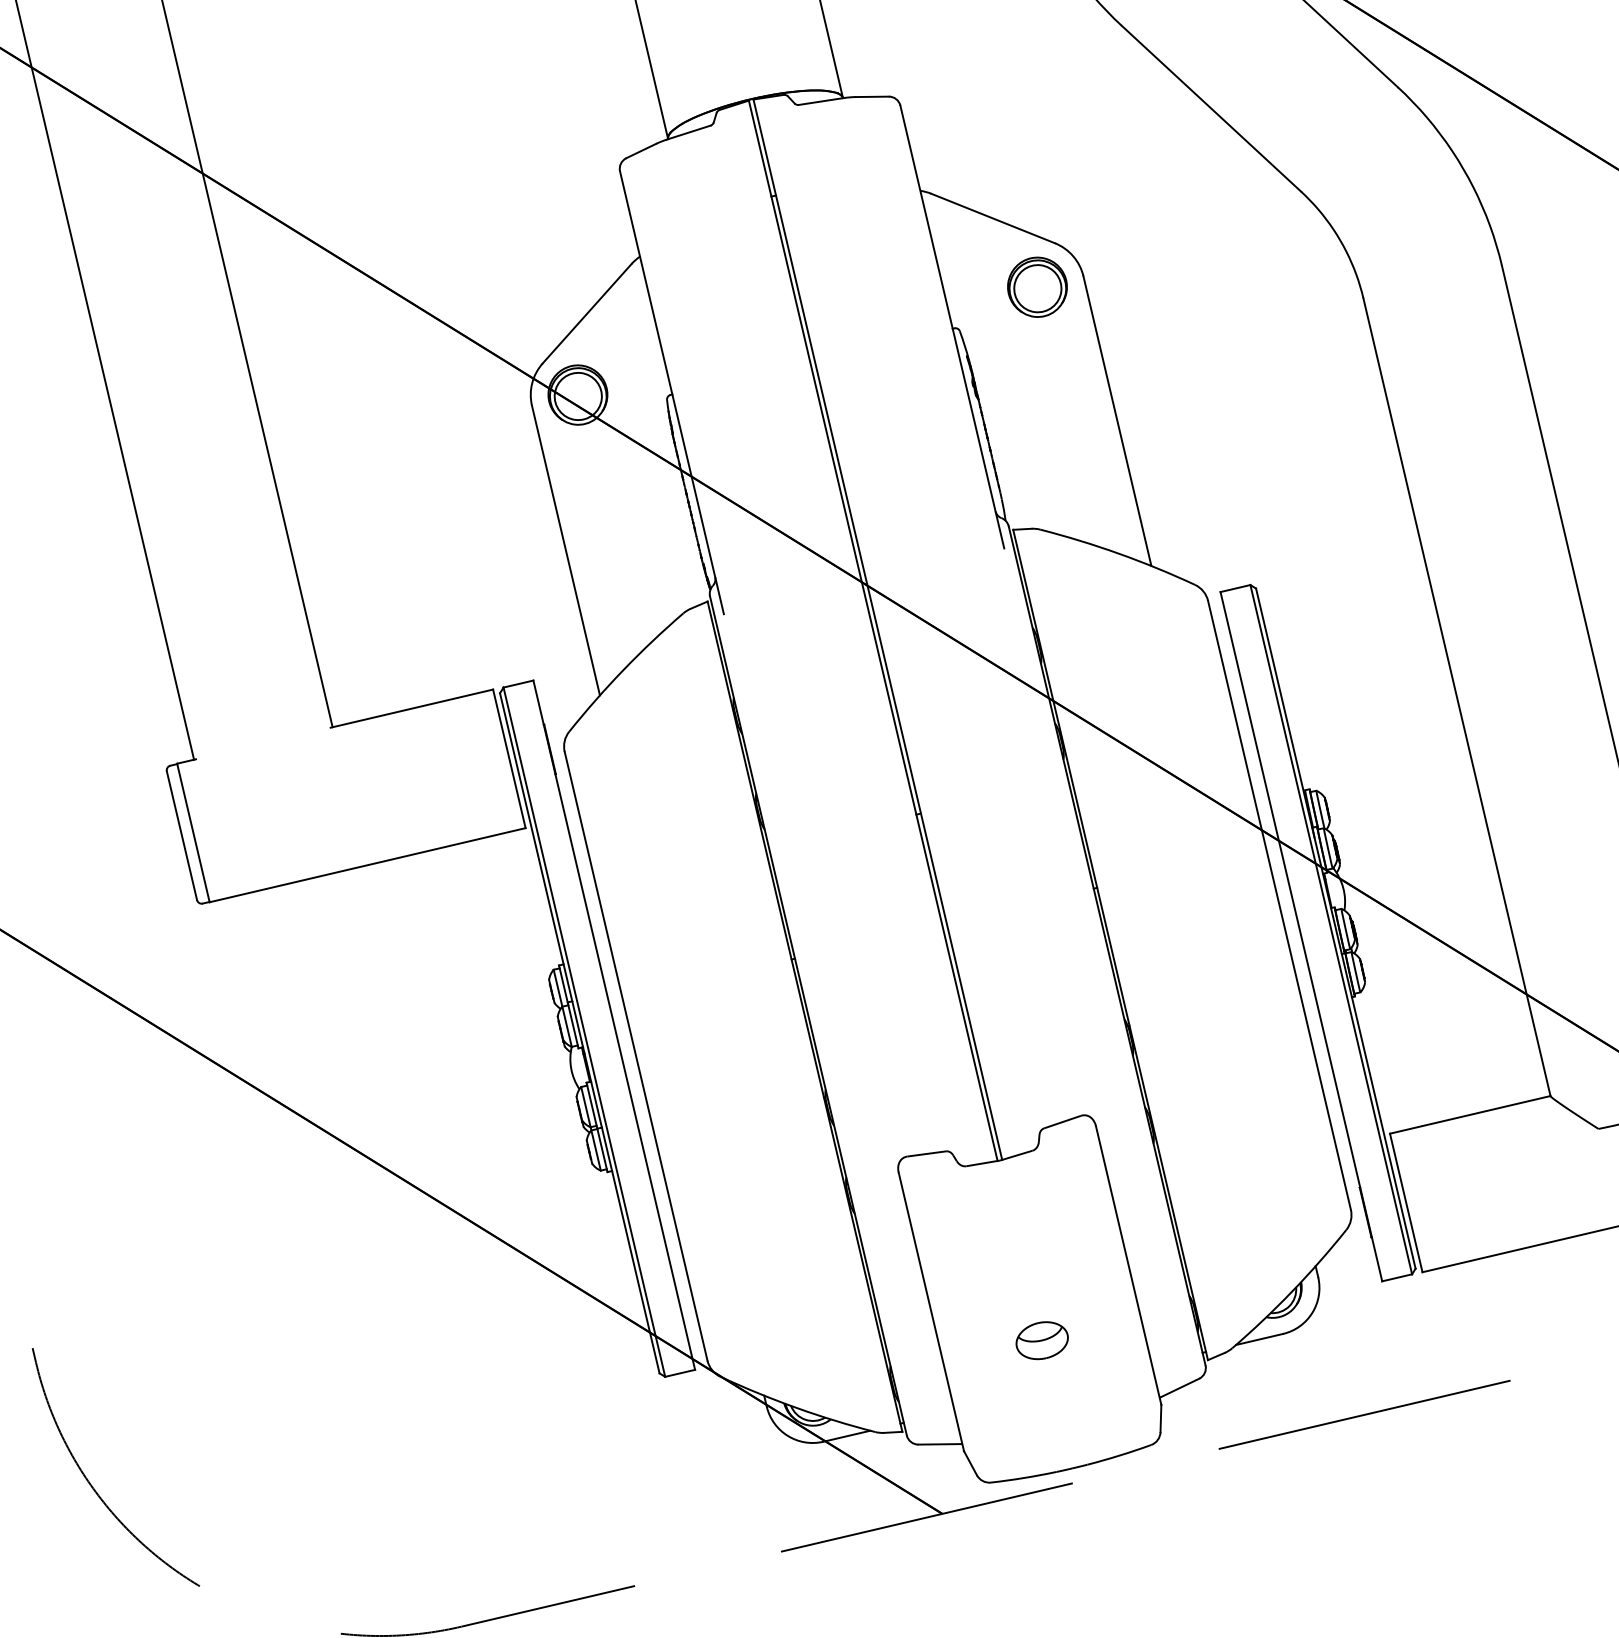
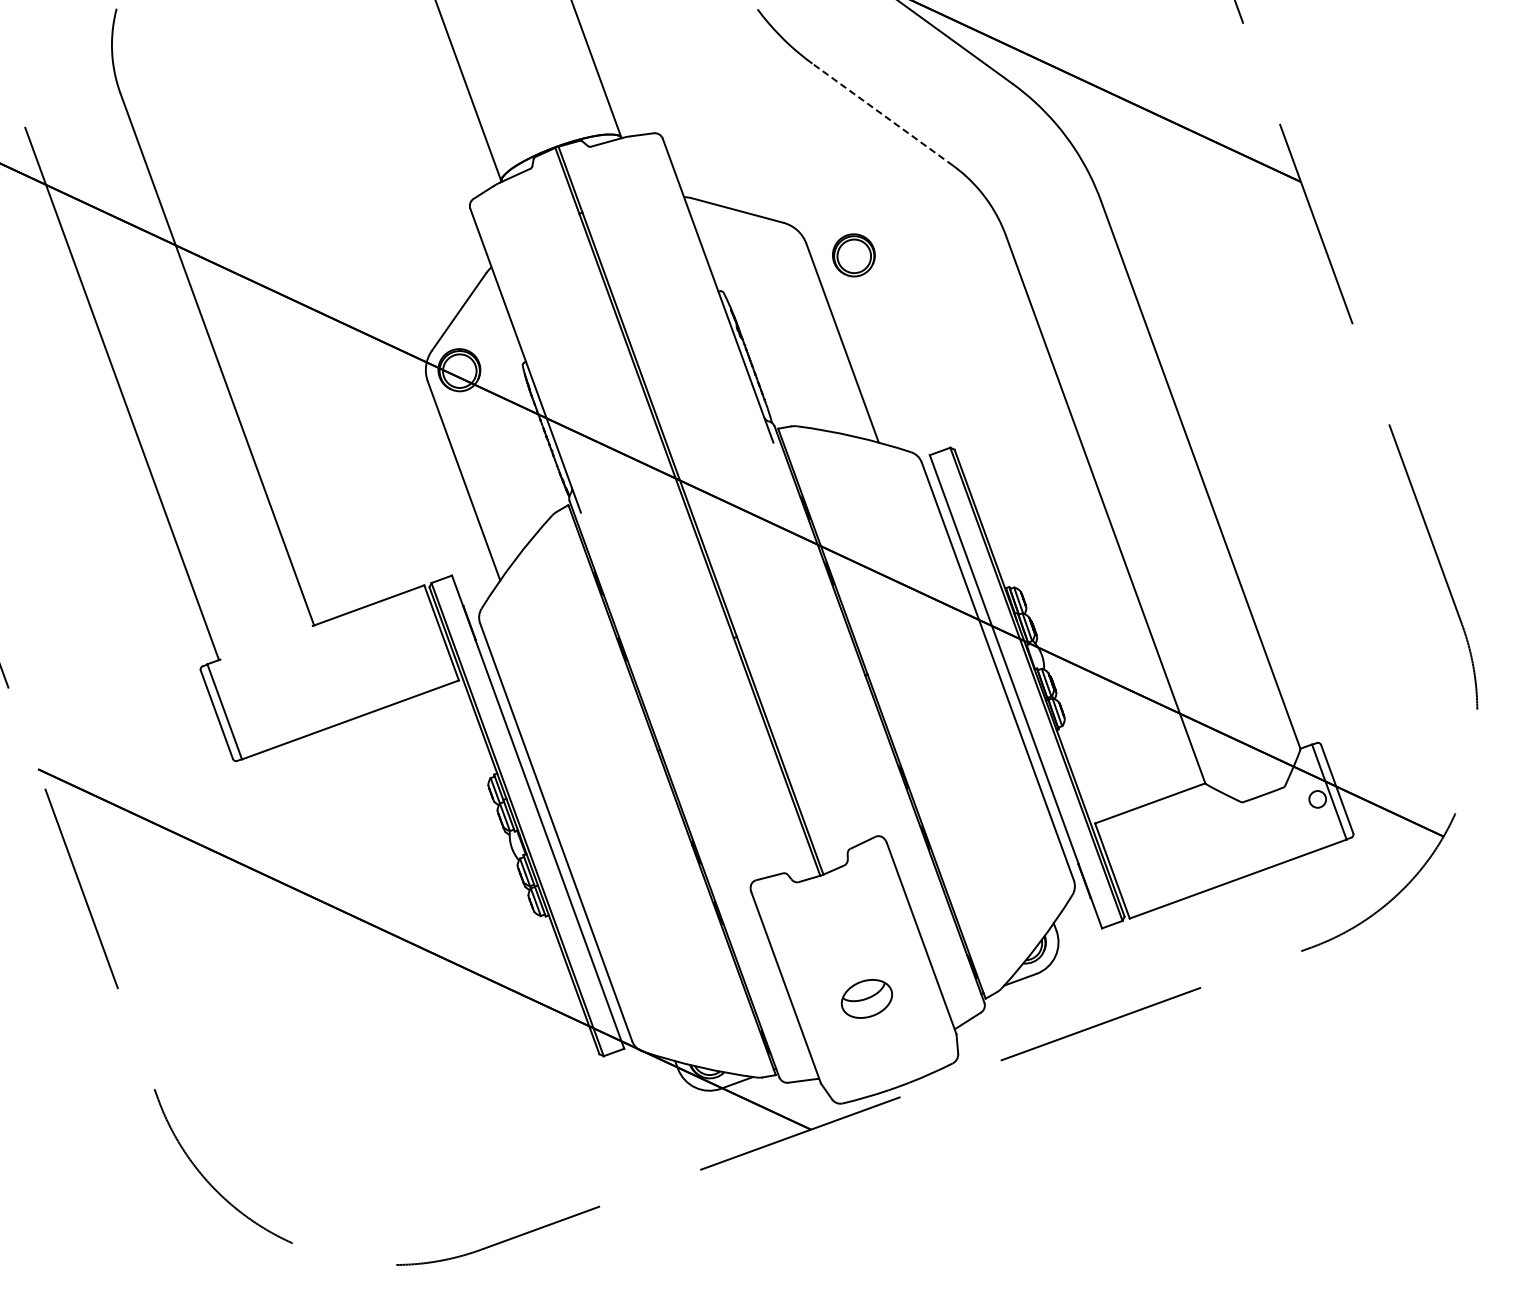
line: (1211, 108) -> (882, 114), solid -> dashed
part: (1036, 287) -> (853, 255), moved
part: (1041, 1339) -> (866, 998), size x1.4

